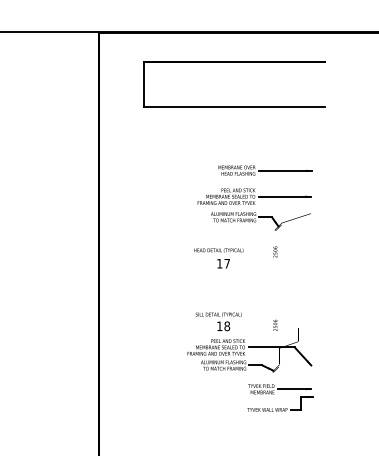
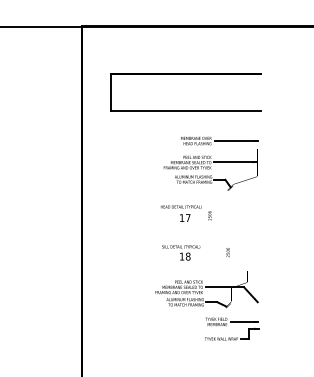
part: (234, 62) -> (185, 73), moved
text: (275, 251) -> (209, 215), moved
text: (218, 321) -> (180, 252), moved
text: (275, 324) -> (228, 251), moved

